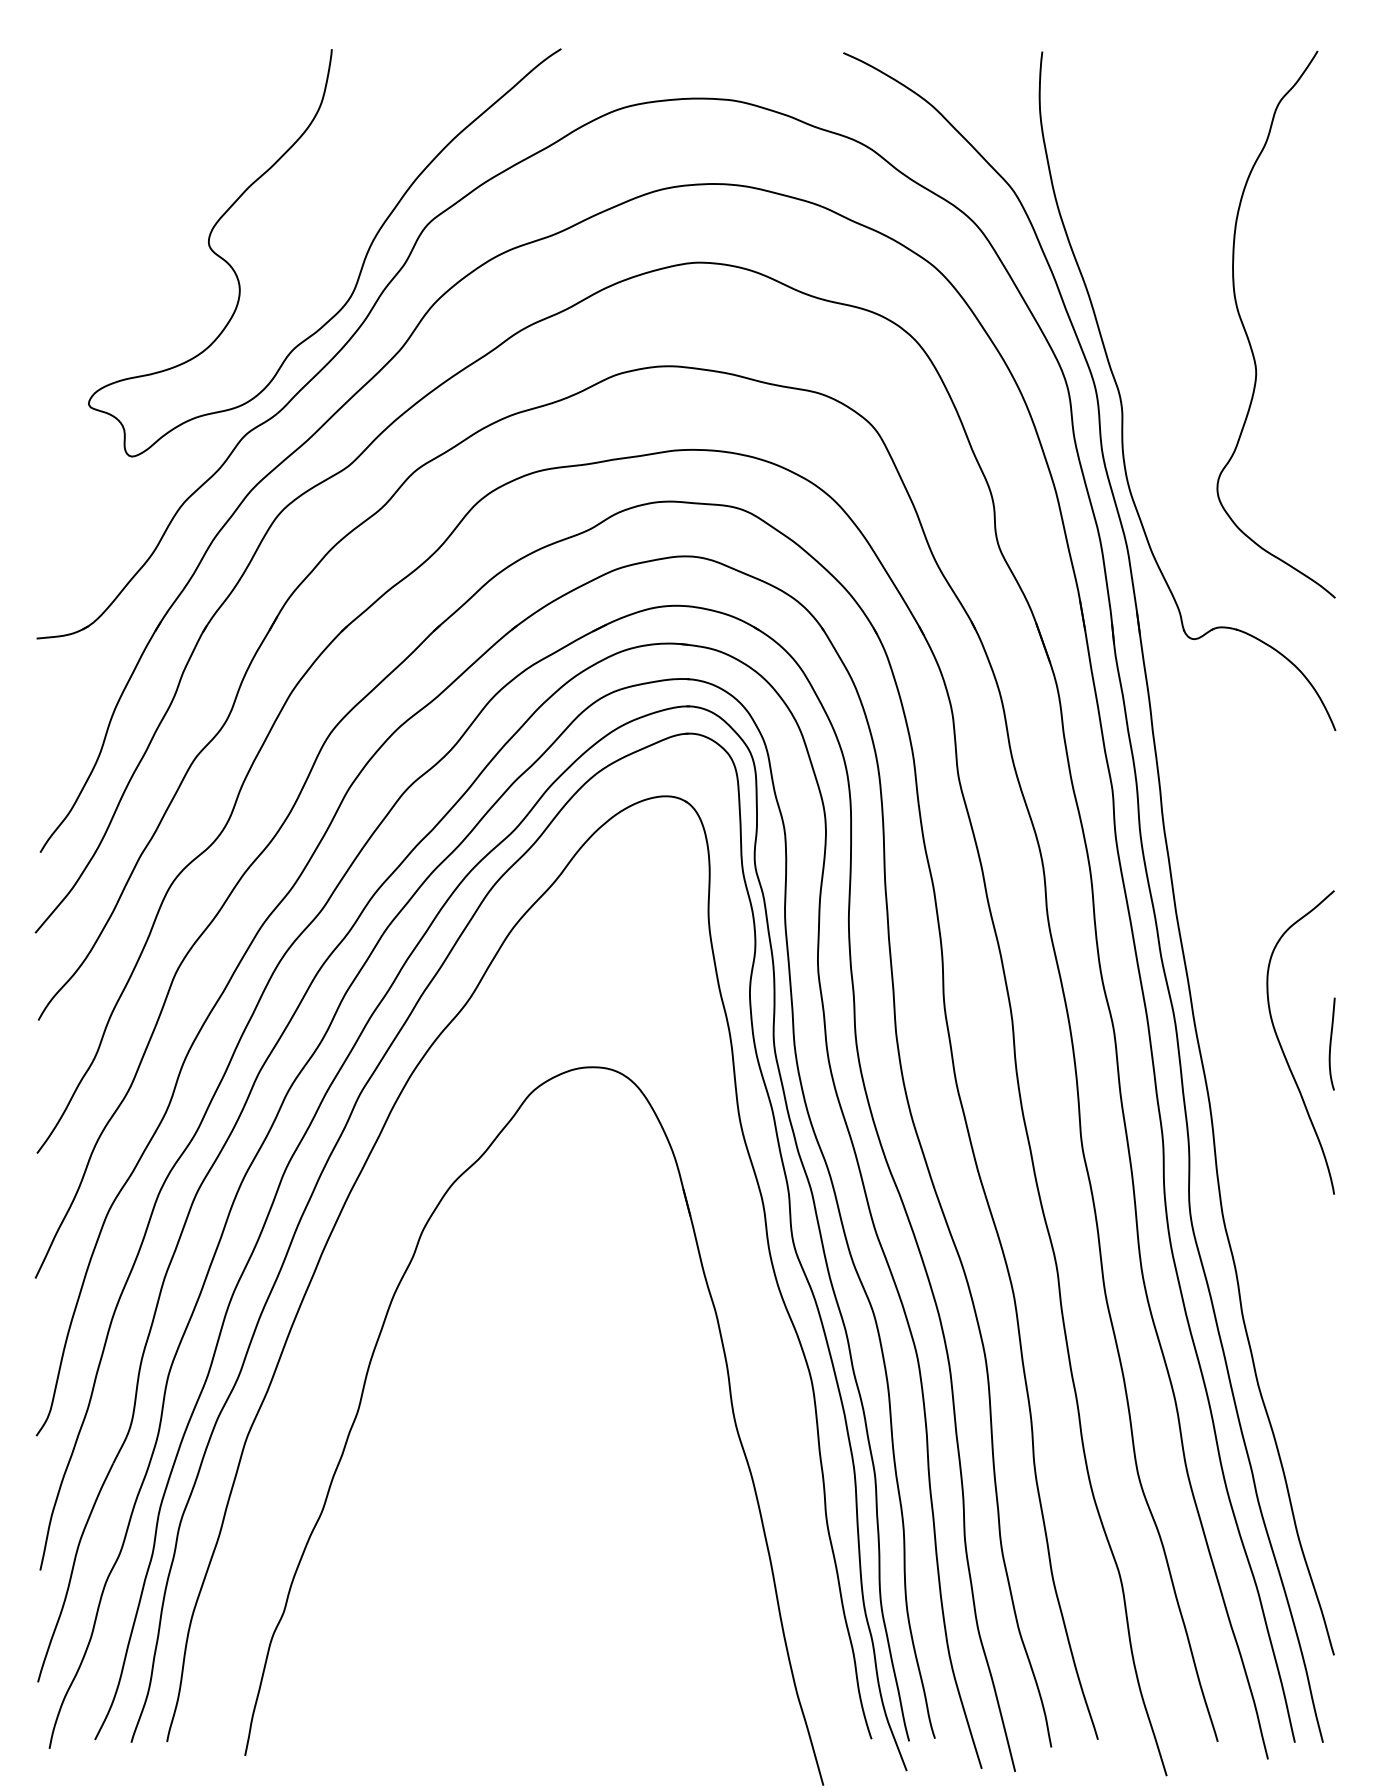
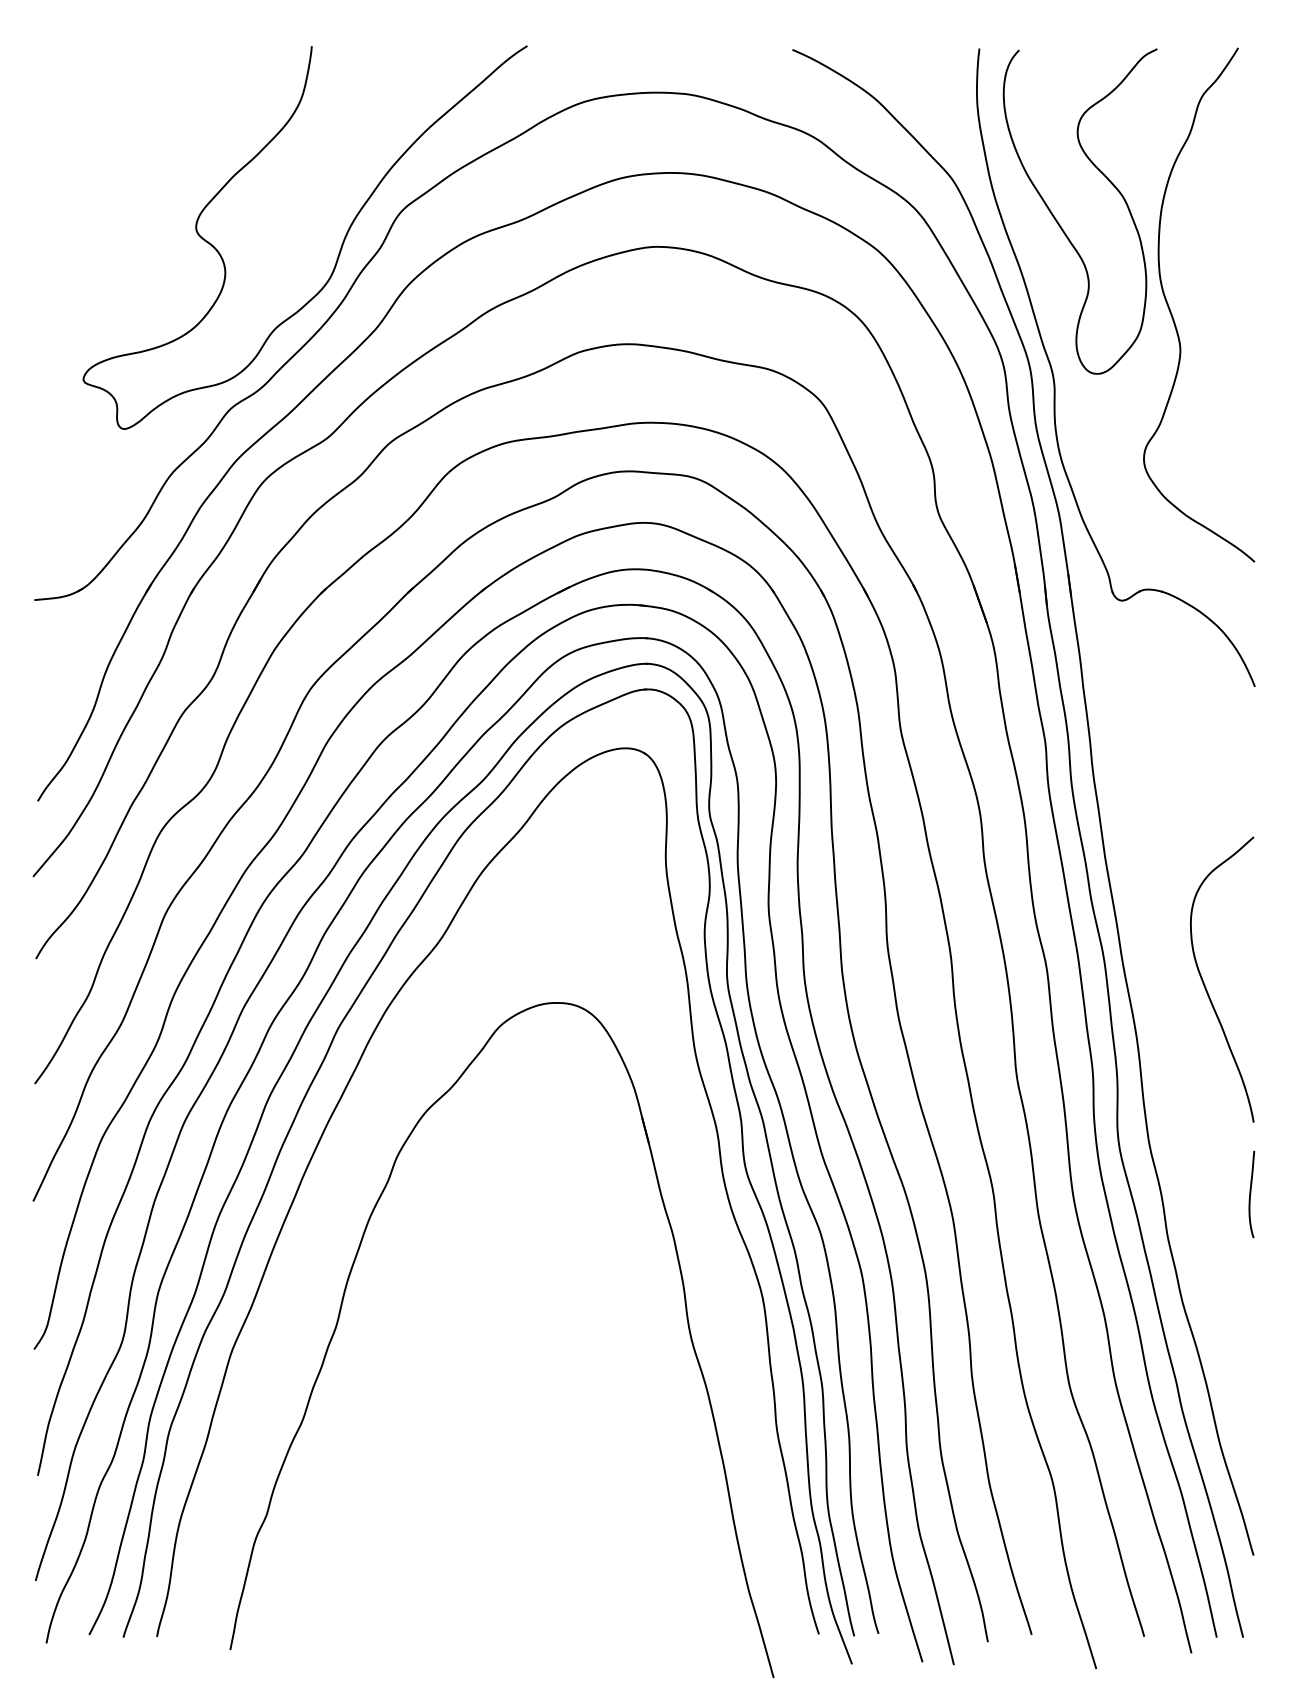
curve: (1127, 237) -> (1059, 223), added
curve: (1331, 1043) -> (1251, 1193), moved

